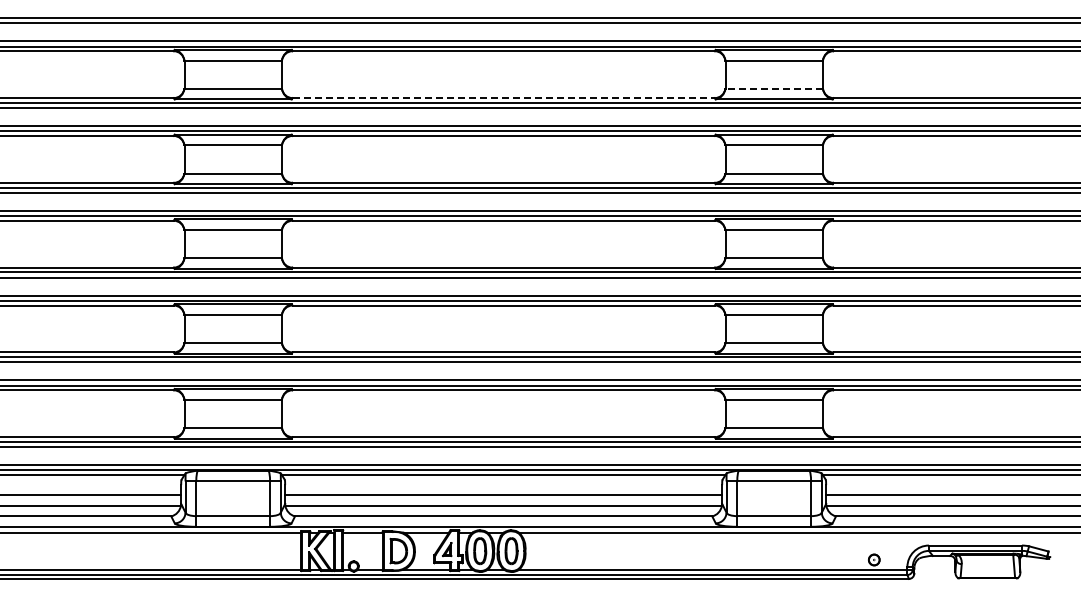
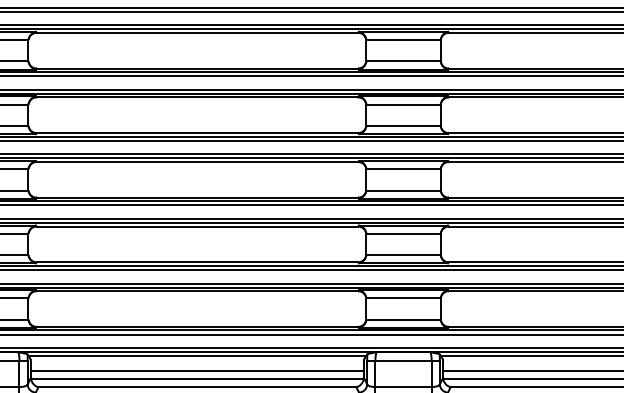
line: (774, 88) -> (403, 61), dashed -> solid
line: (504, 98) -> (198, 68), dashed -> solid

